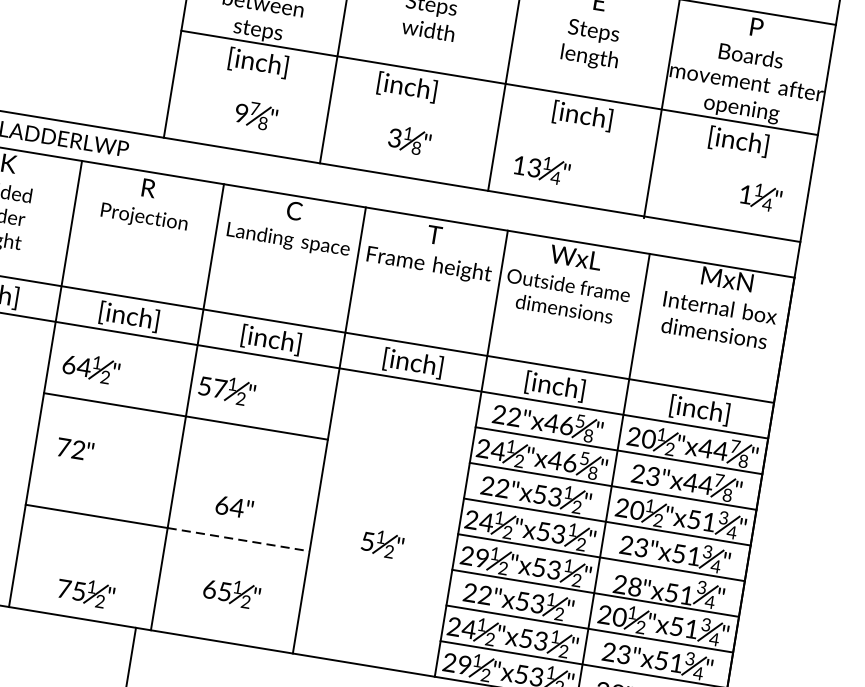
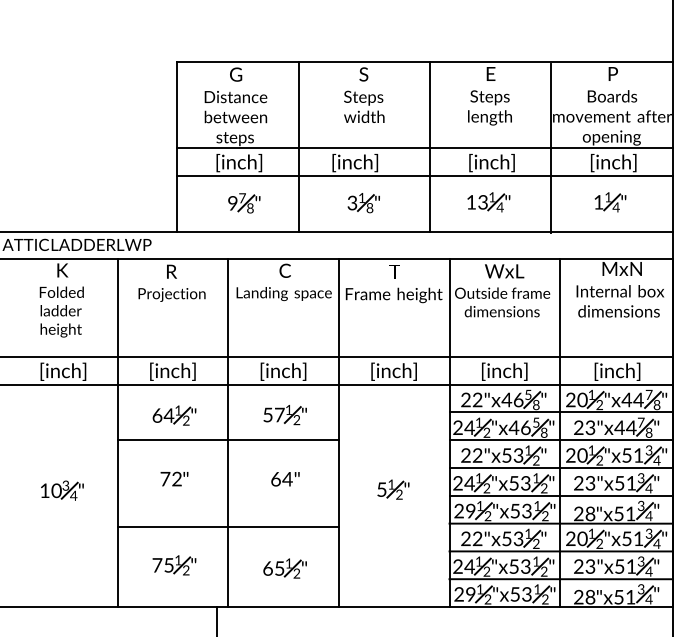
line: (493, 117) -> (424, 175), added
part: (541, 169) -> (488, 202), moved
part: (760, 197) -> (610, 202), moved
part: (91, 368) -> (174, 415), moved
part: (226, 390) -> (284, 415), moved
text: (75, 448) -> (174, 478), moved
text: (234, 507) -> (285, 479), moved
line: (239, 540) -> (284, 527), dashed -> solid
part: (382, 543) -> (393, 489), moved
part: (86, 592) -> (174, 565), moved

